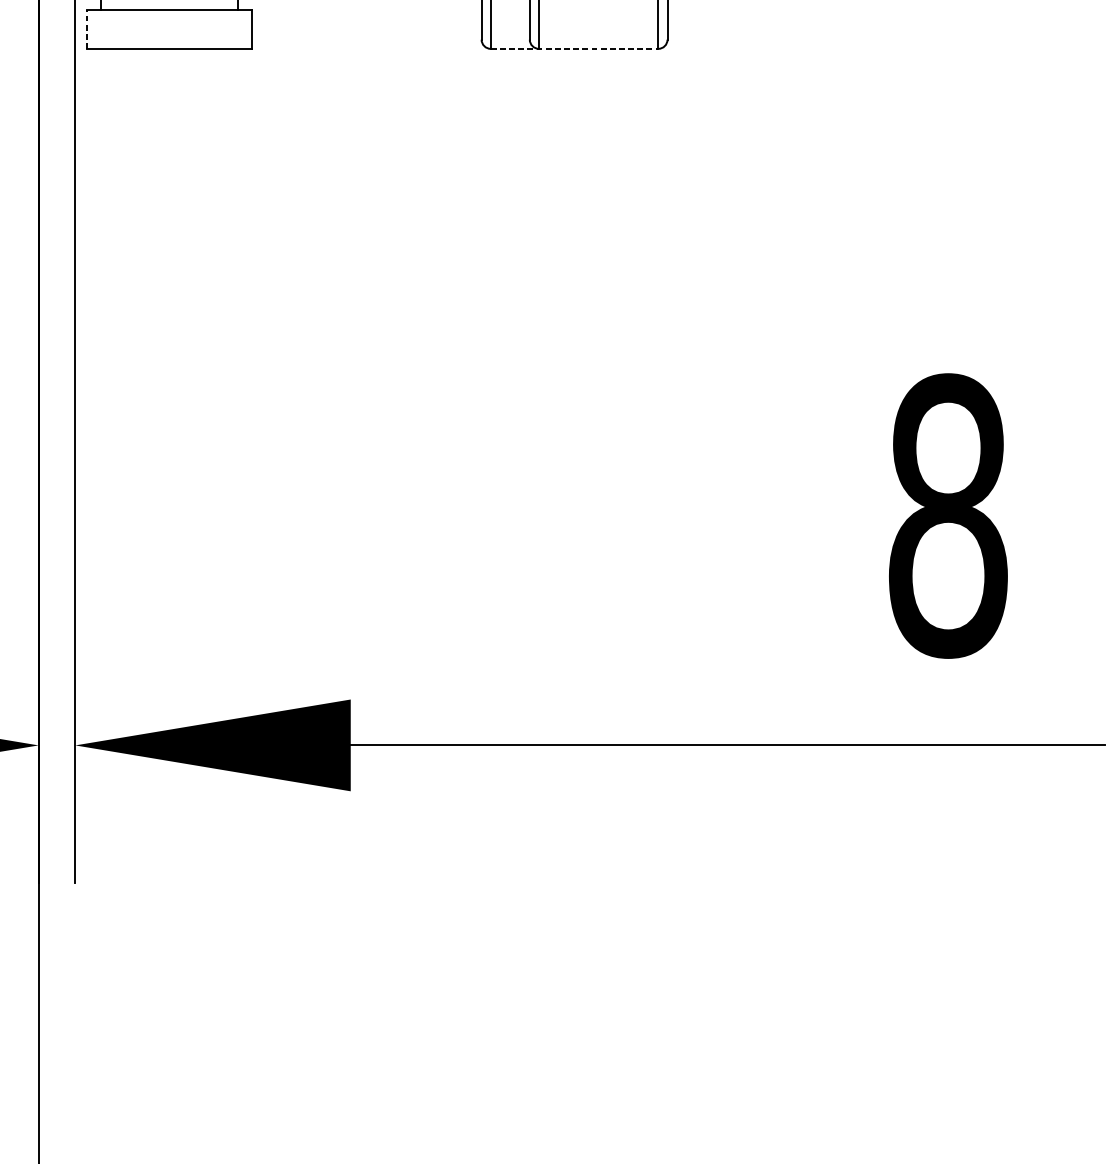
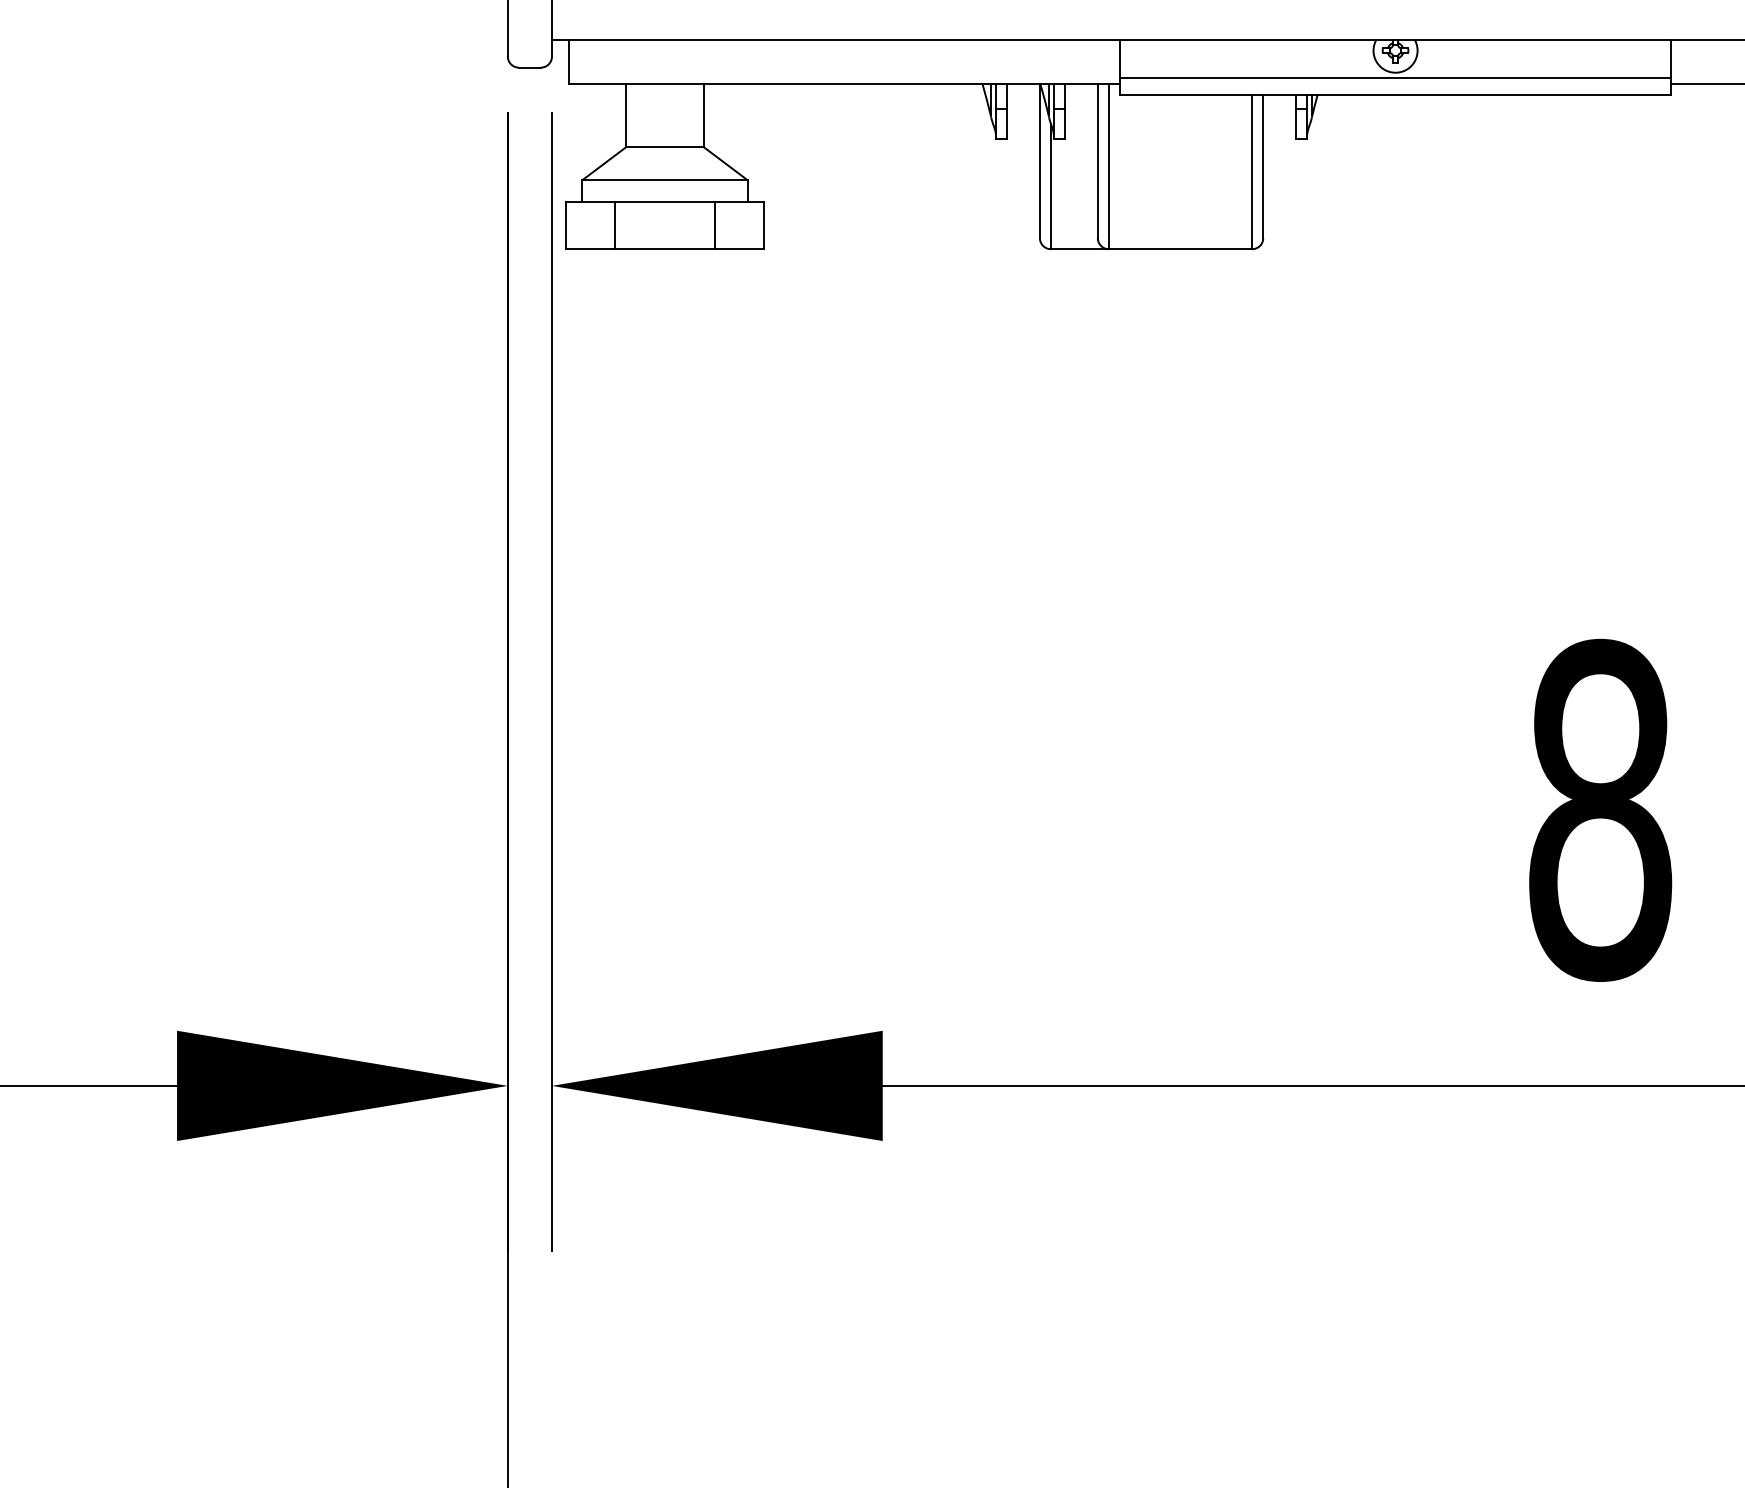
line: (86, 29) -> (565, 225), dashed -> solid
line: (128, 29) -> (615, 225), added
line: (210, 29) -> (714, 225), added
line: (574, 49) -> (1151, 249), dashed -> solid

